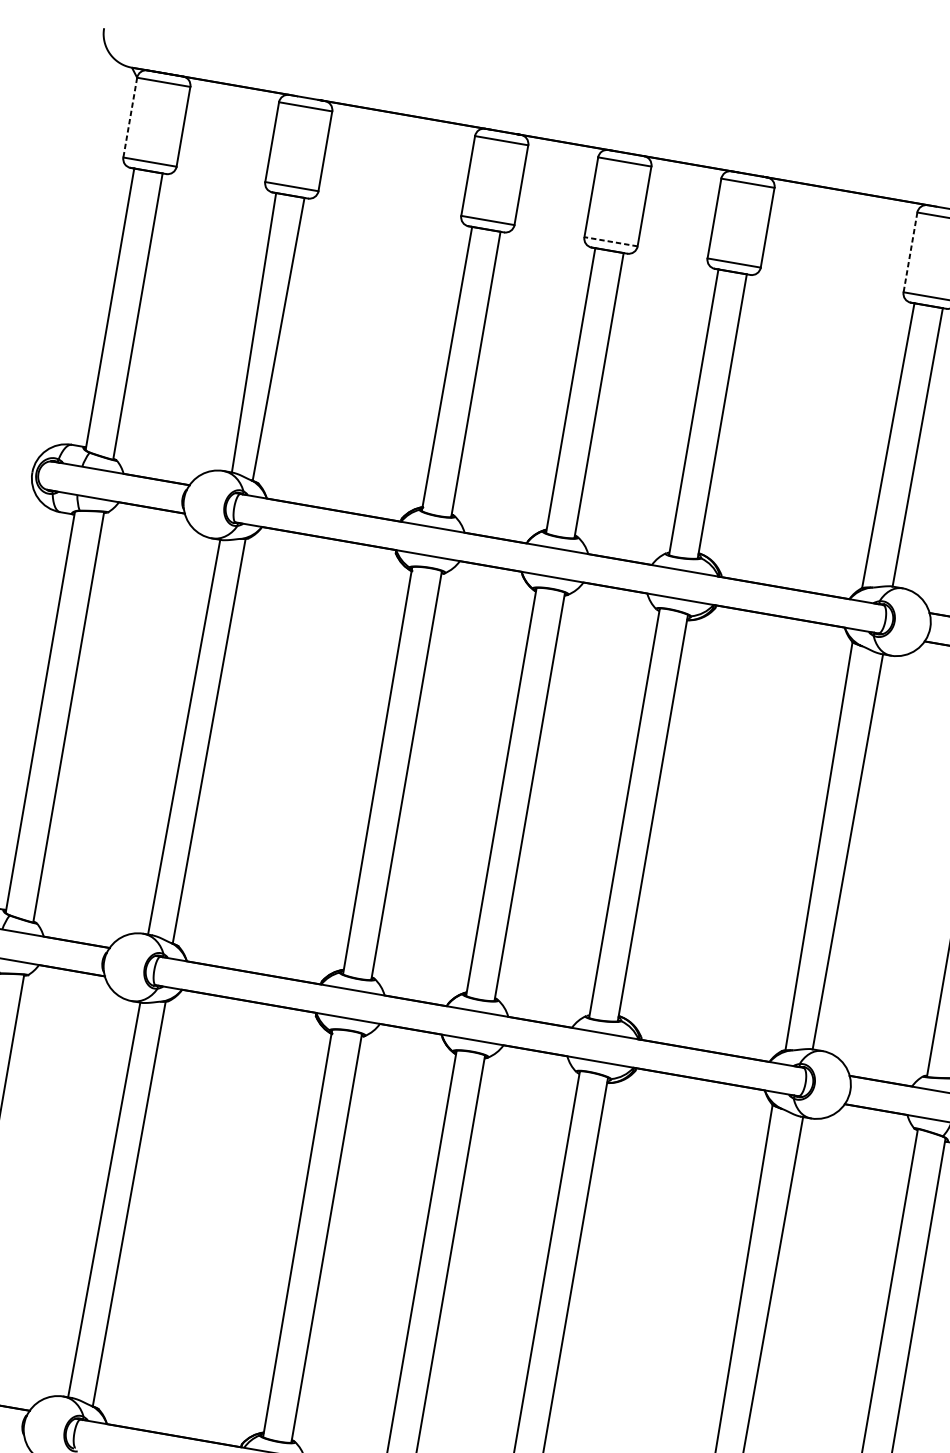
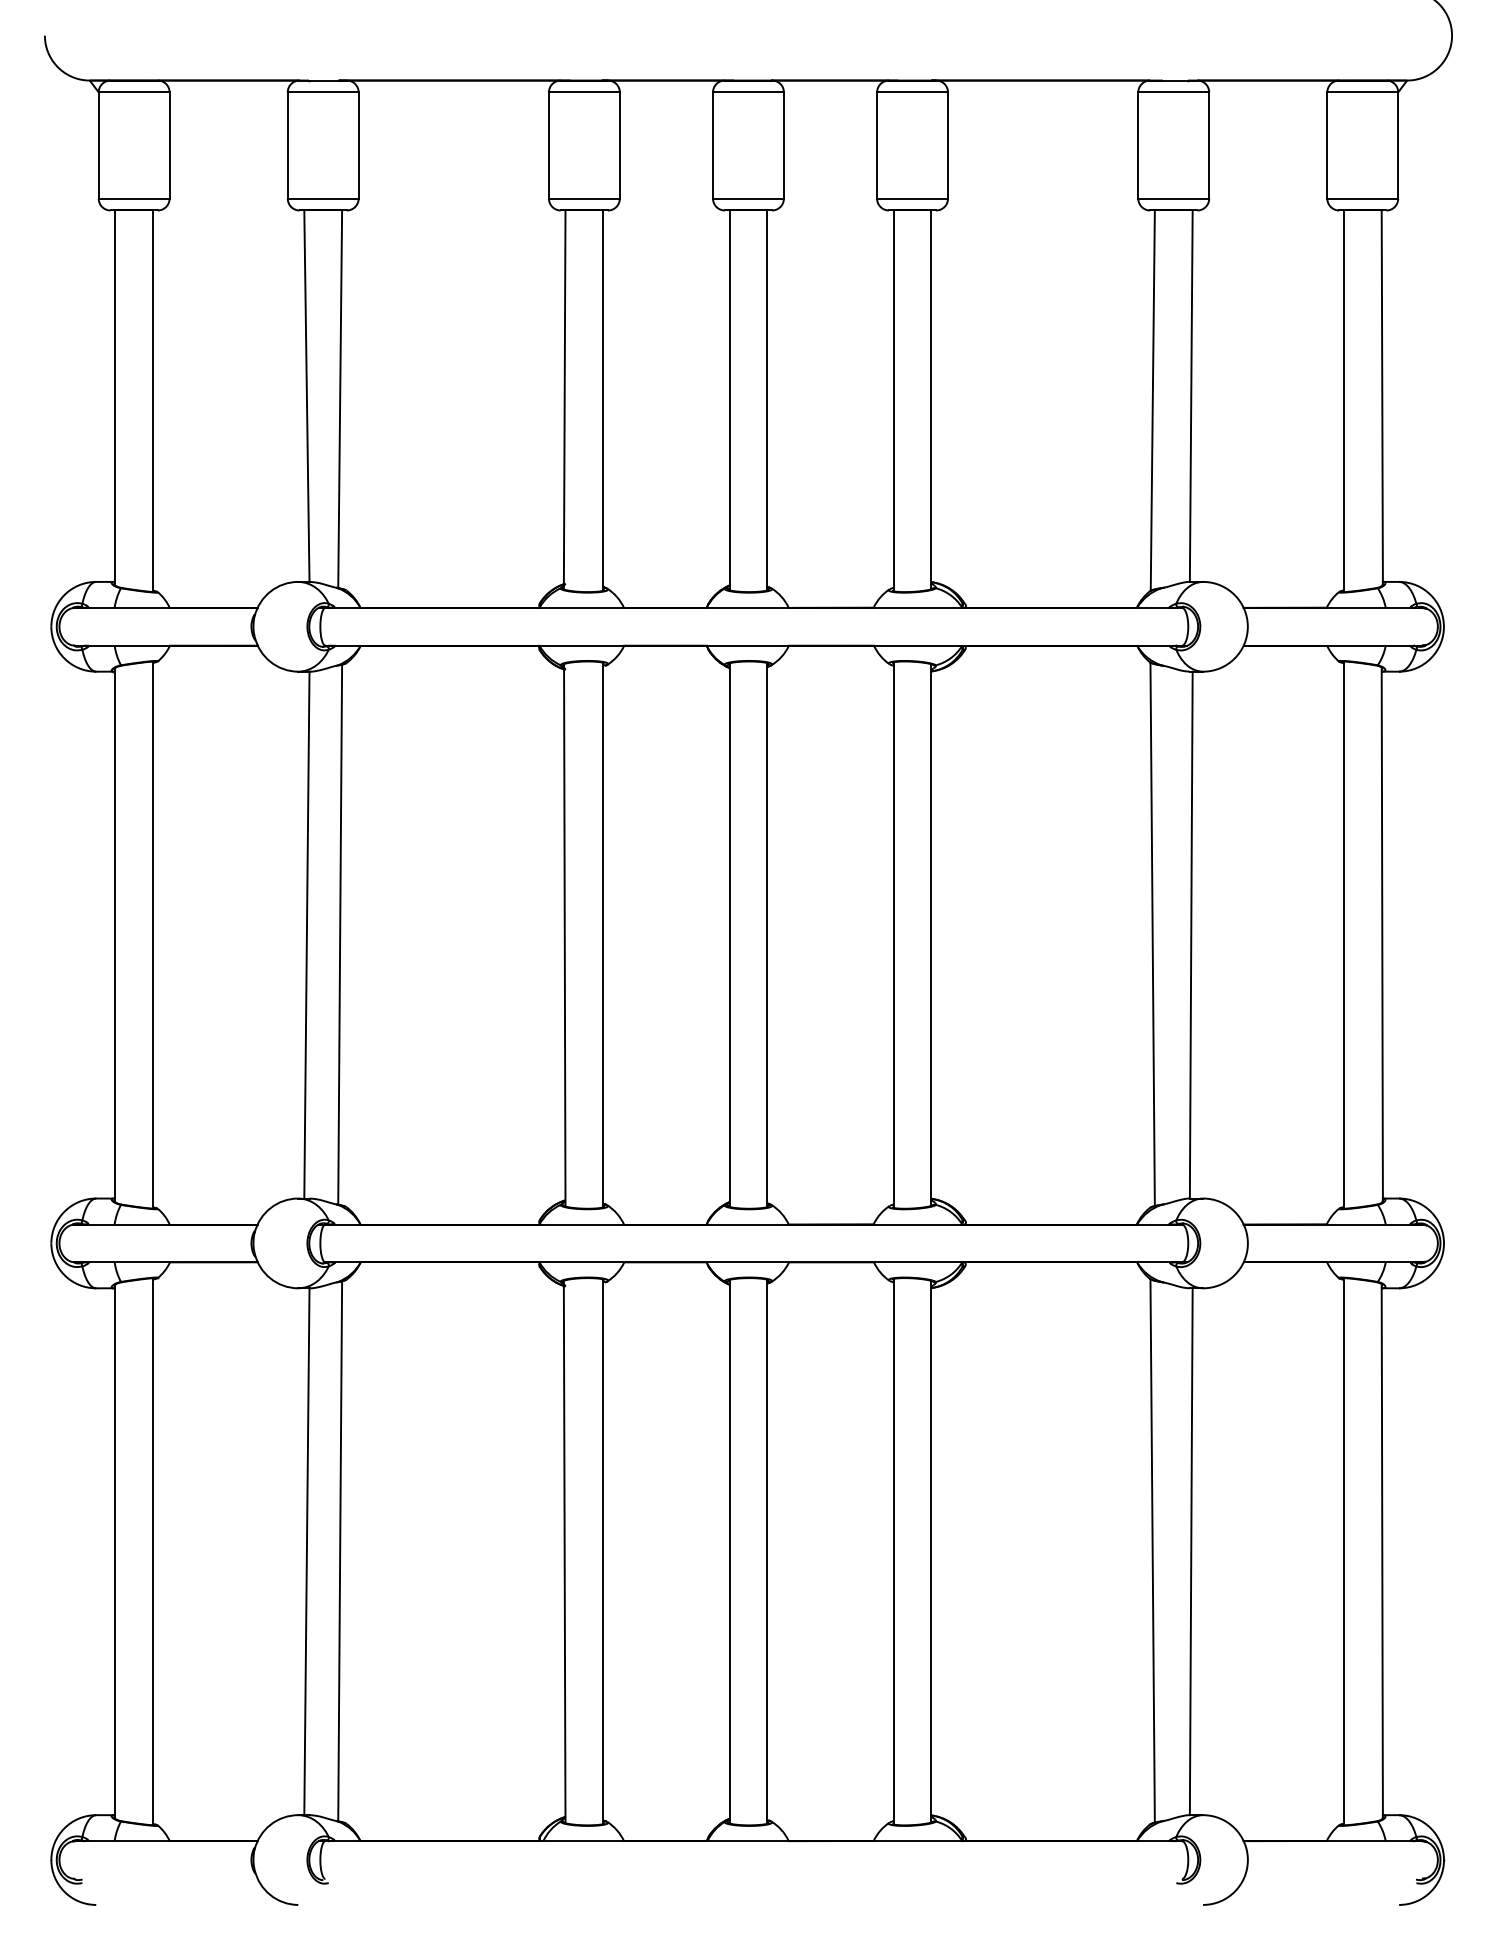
line: (130, 118) -> (98, 146), dashed -> solid
line: (610, 241) -> (747, 198), dashed -> solid
line: (910, 253) -> (1138, 146), dashed -> solid

